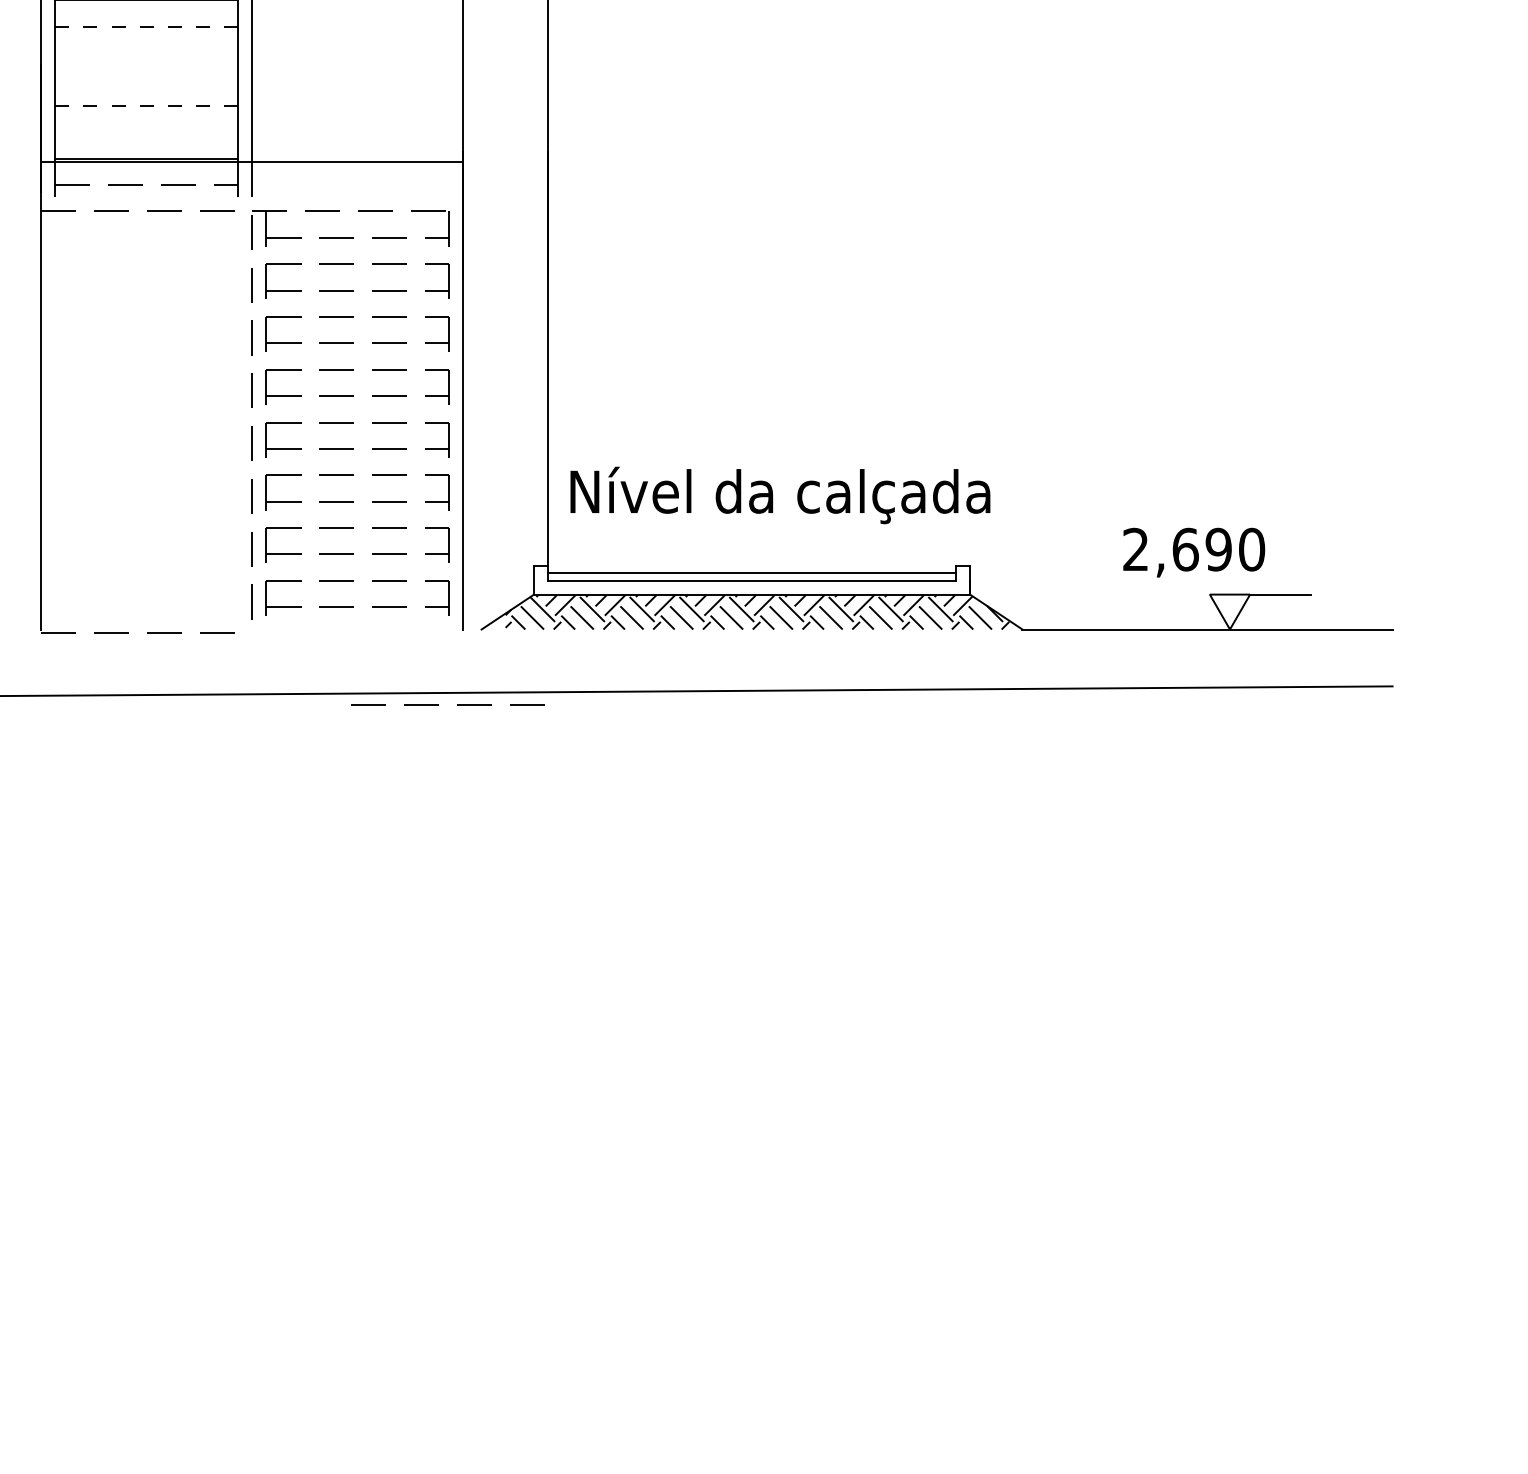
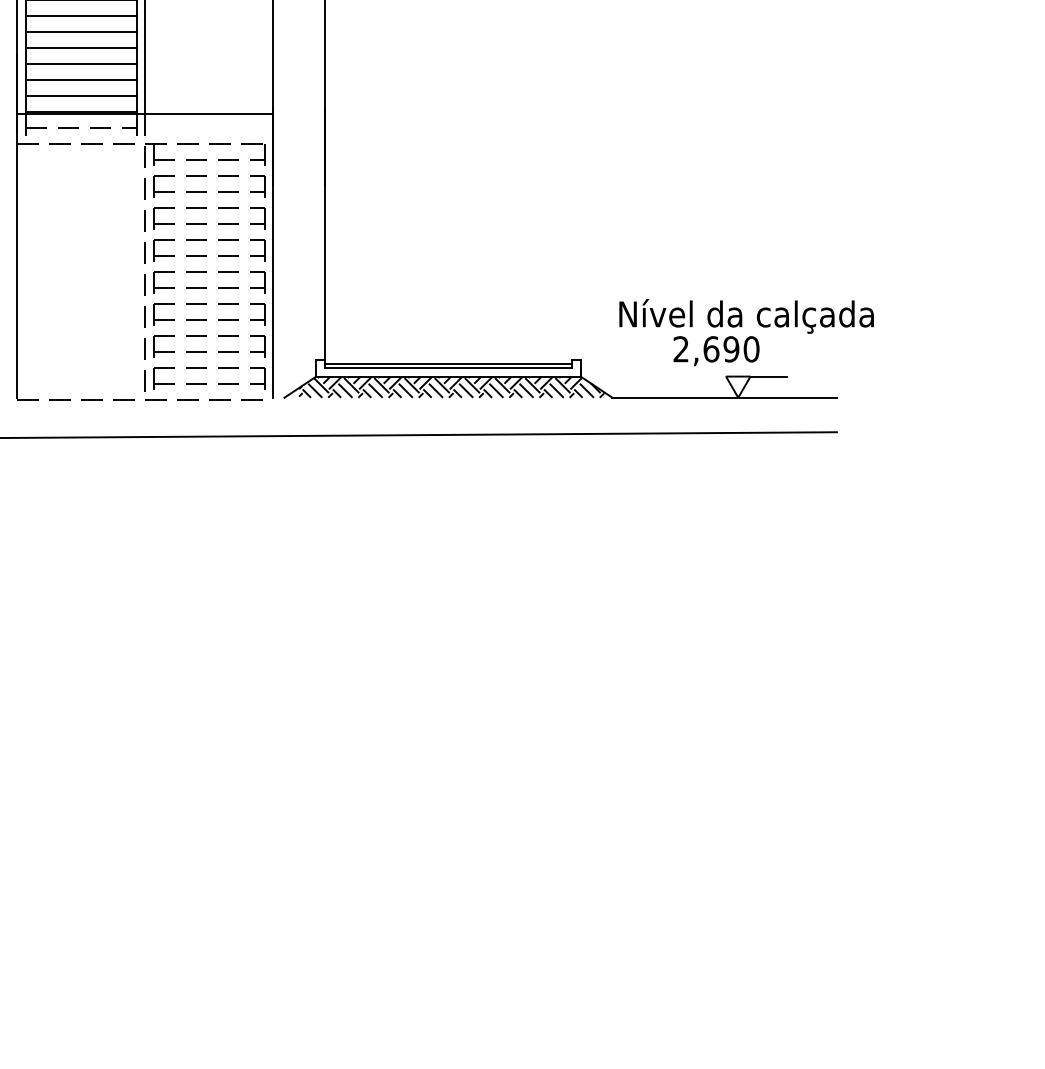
line: (146, 27) -> (81, 32), dashed -> solid
line: (145, 53) -> (80, 48), added
line: (145, 79) -> (80, 64), added
line: (146, 106) -> (81, 80), dashed -> solid
line: (145, 132) -> (80, 96), added
text: (780, 495) -> (746, 316), moved
line: (438, 704) -> (198, 399), moved

